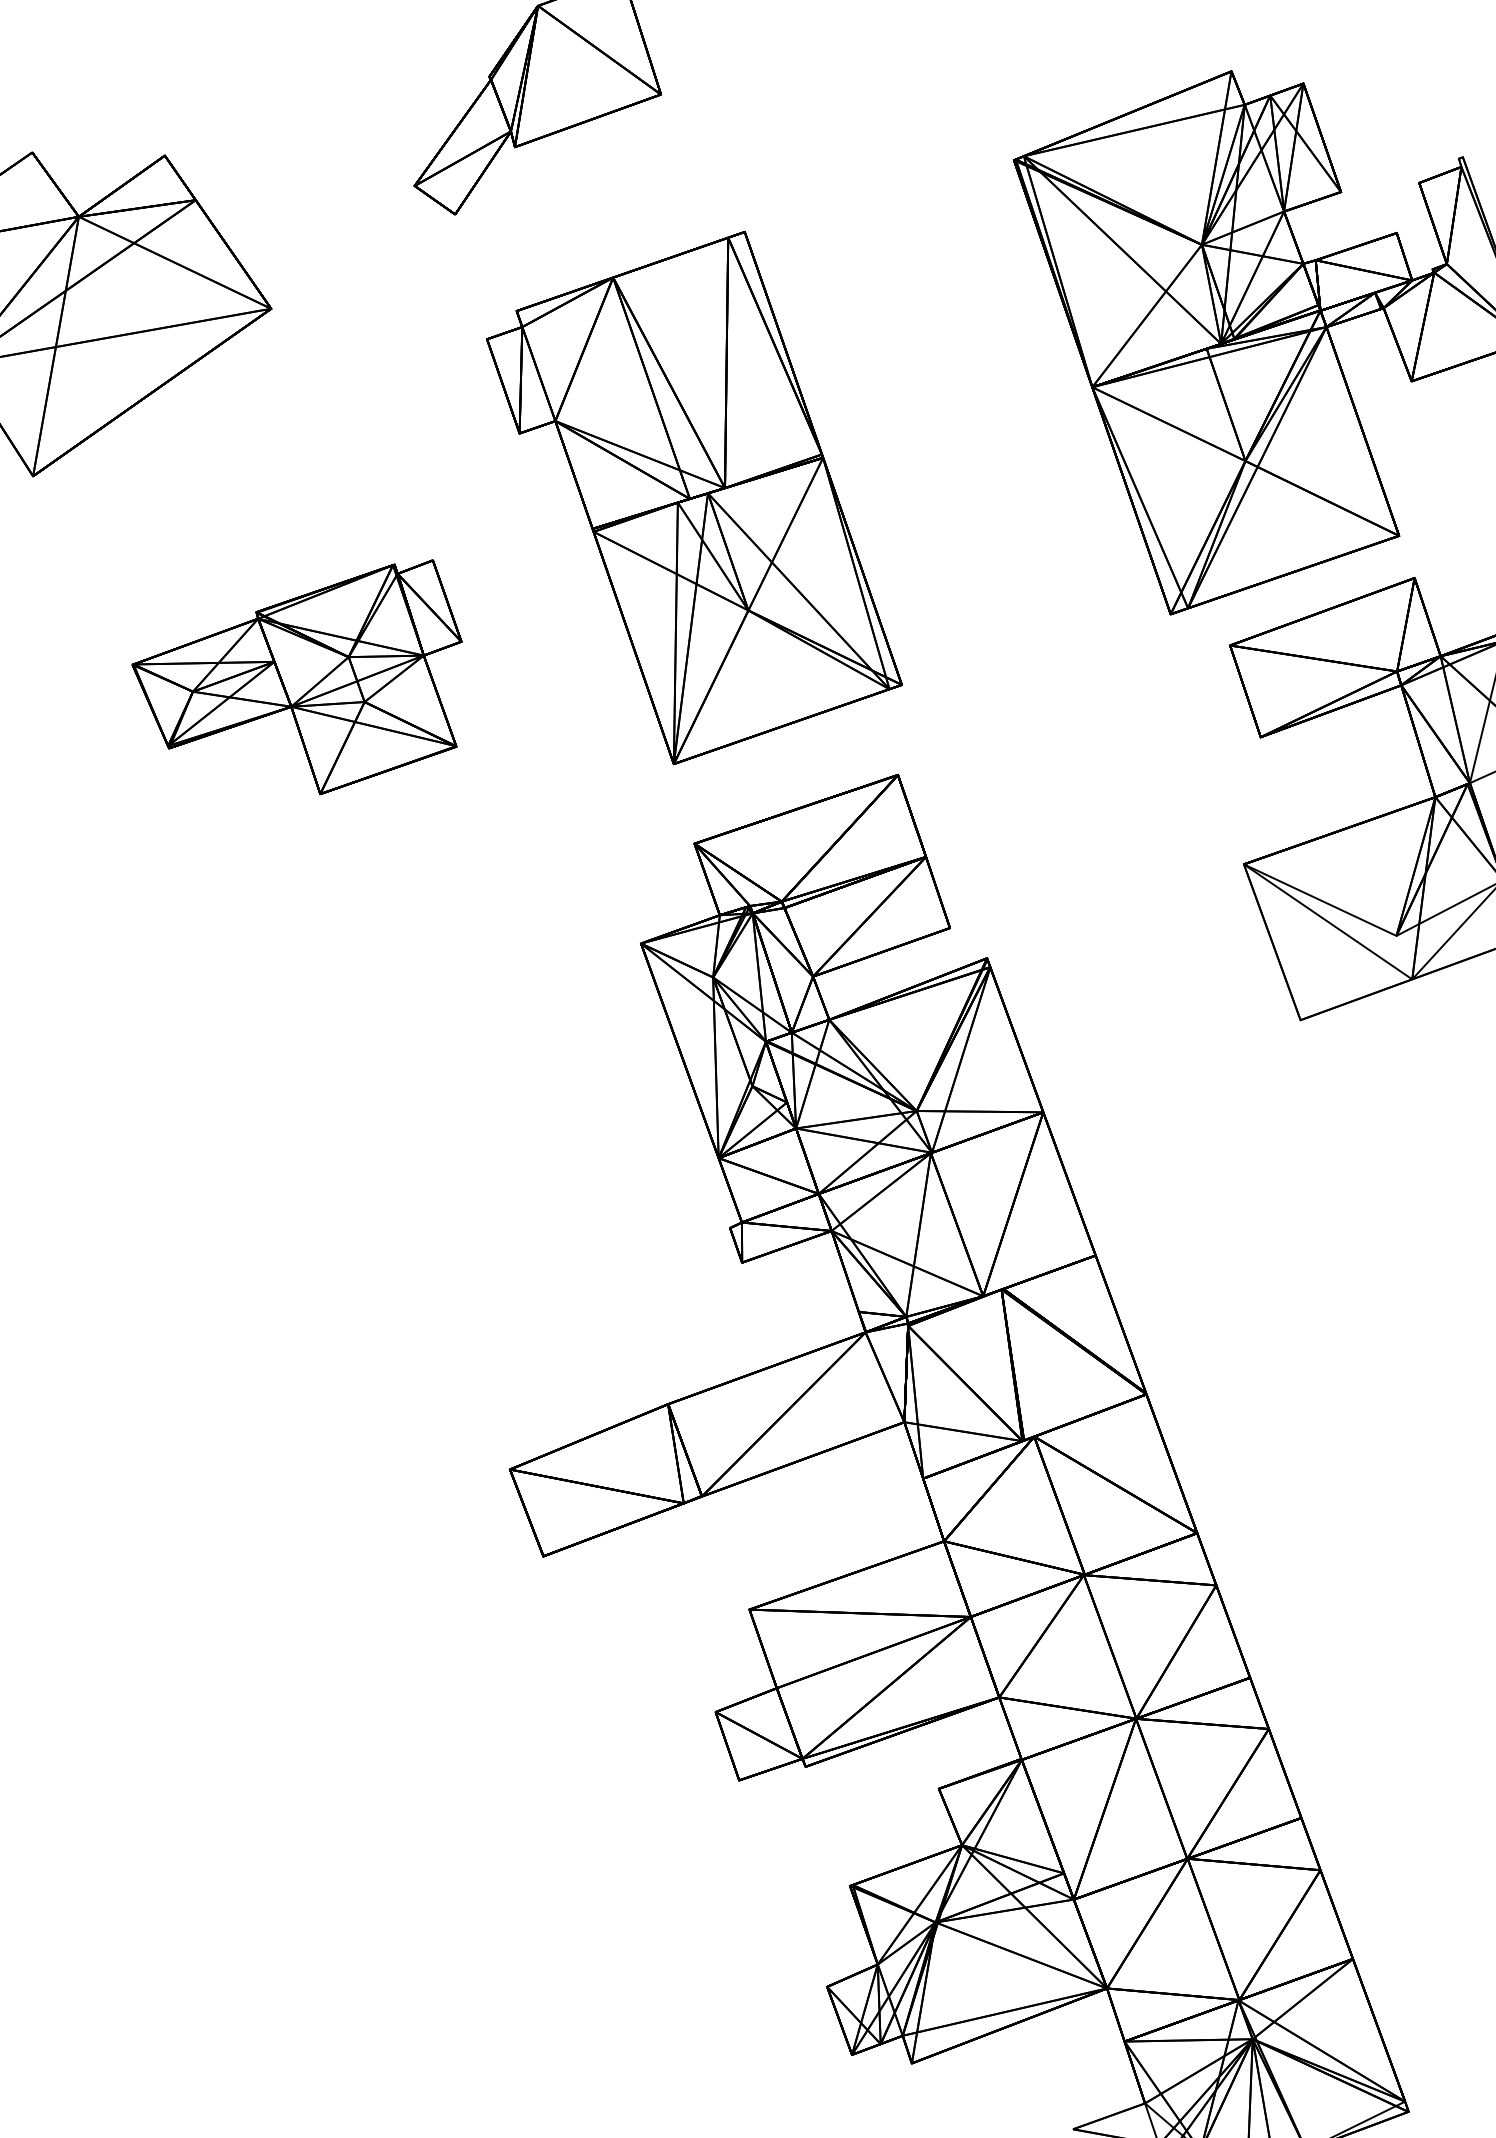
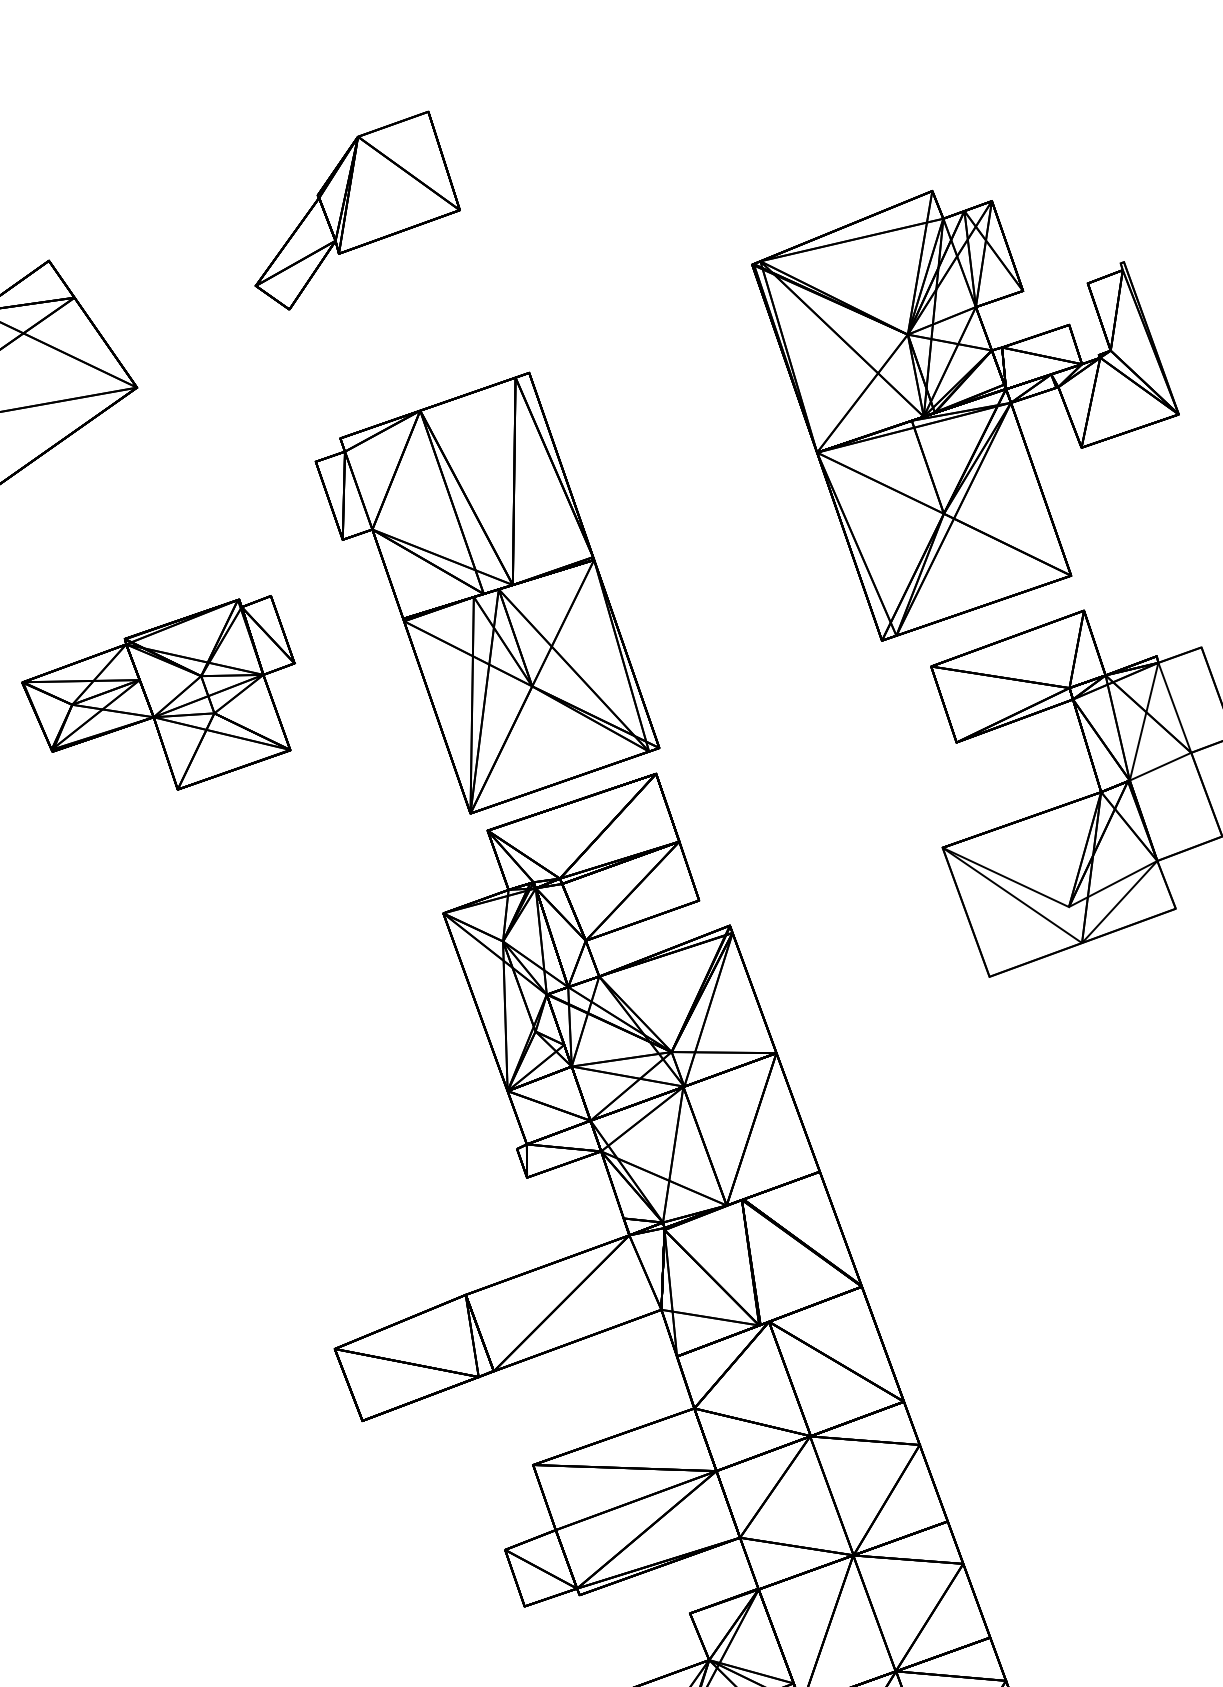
part: (694, 497) -> (487, 592), moved

